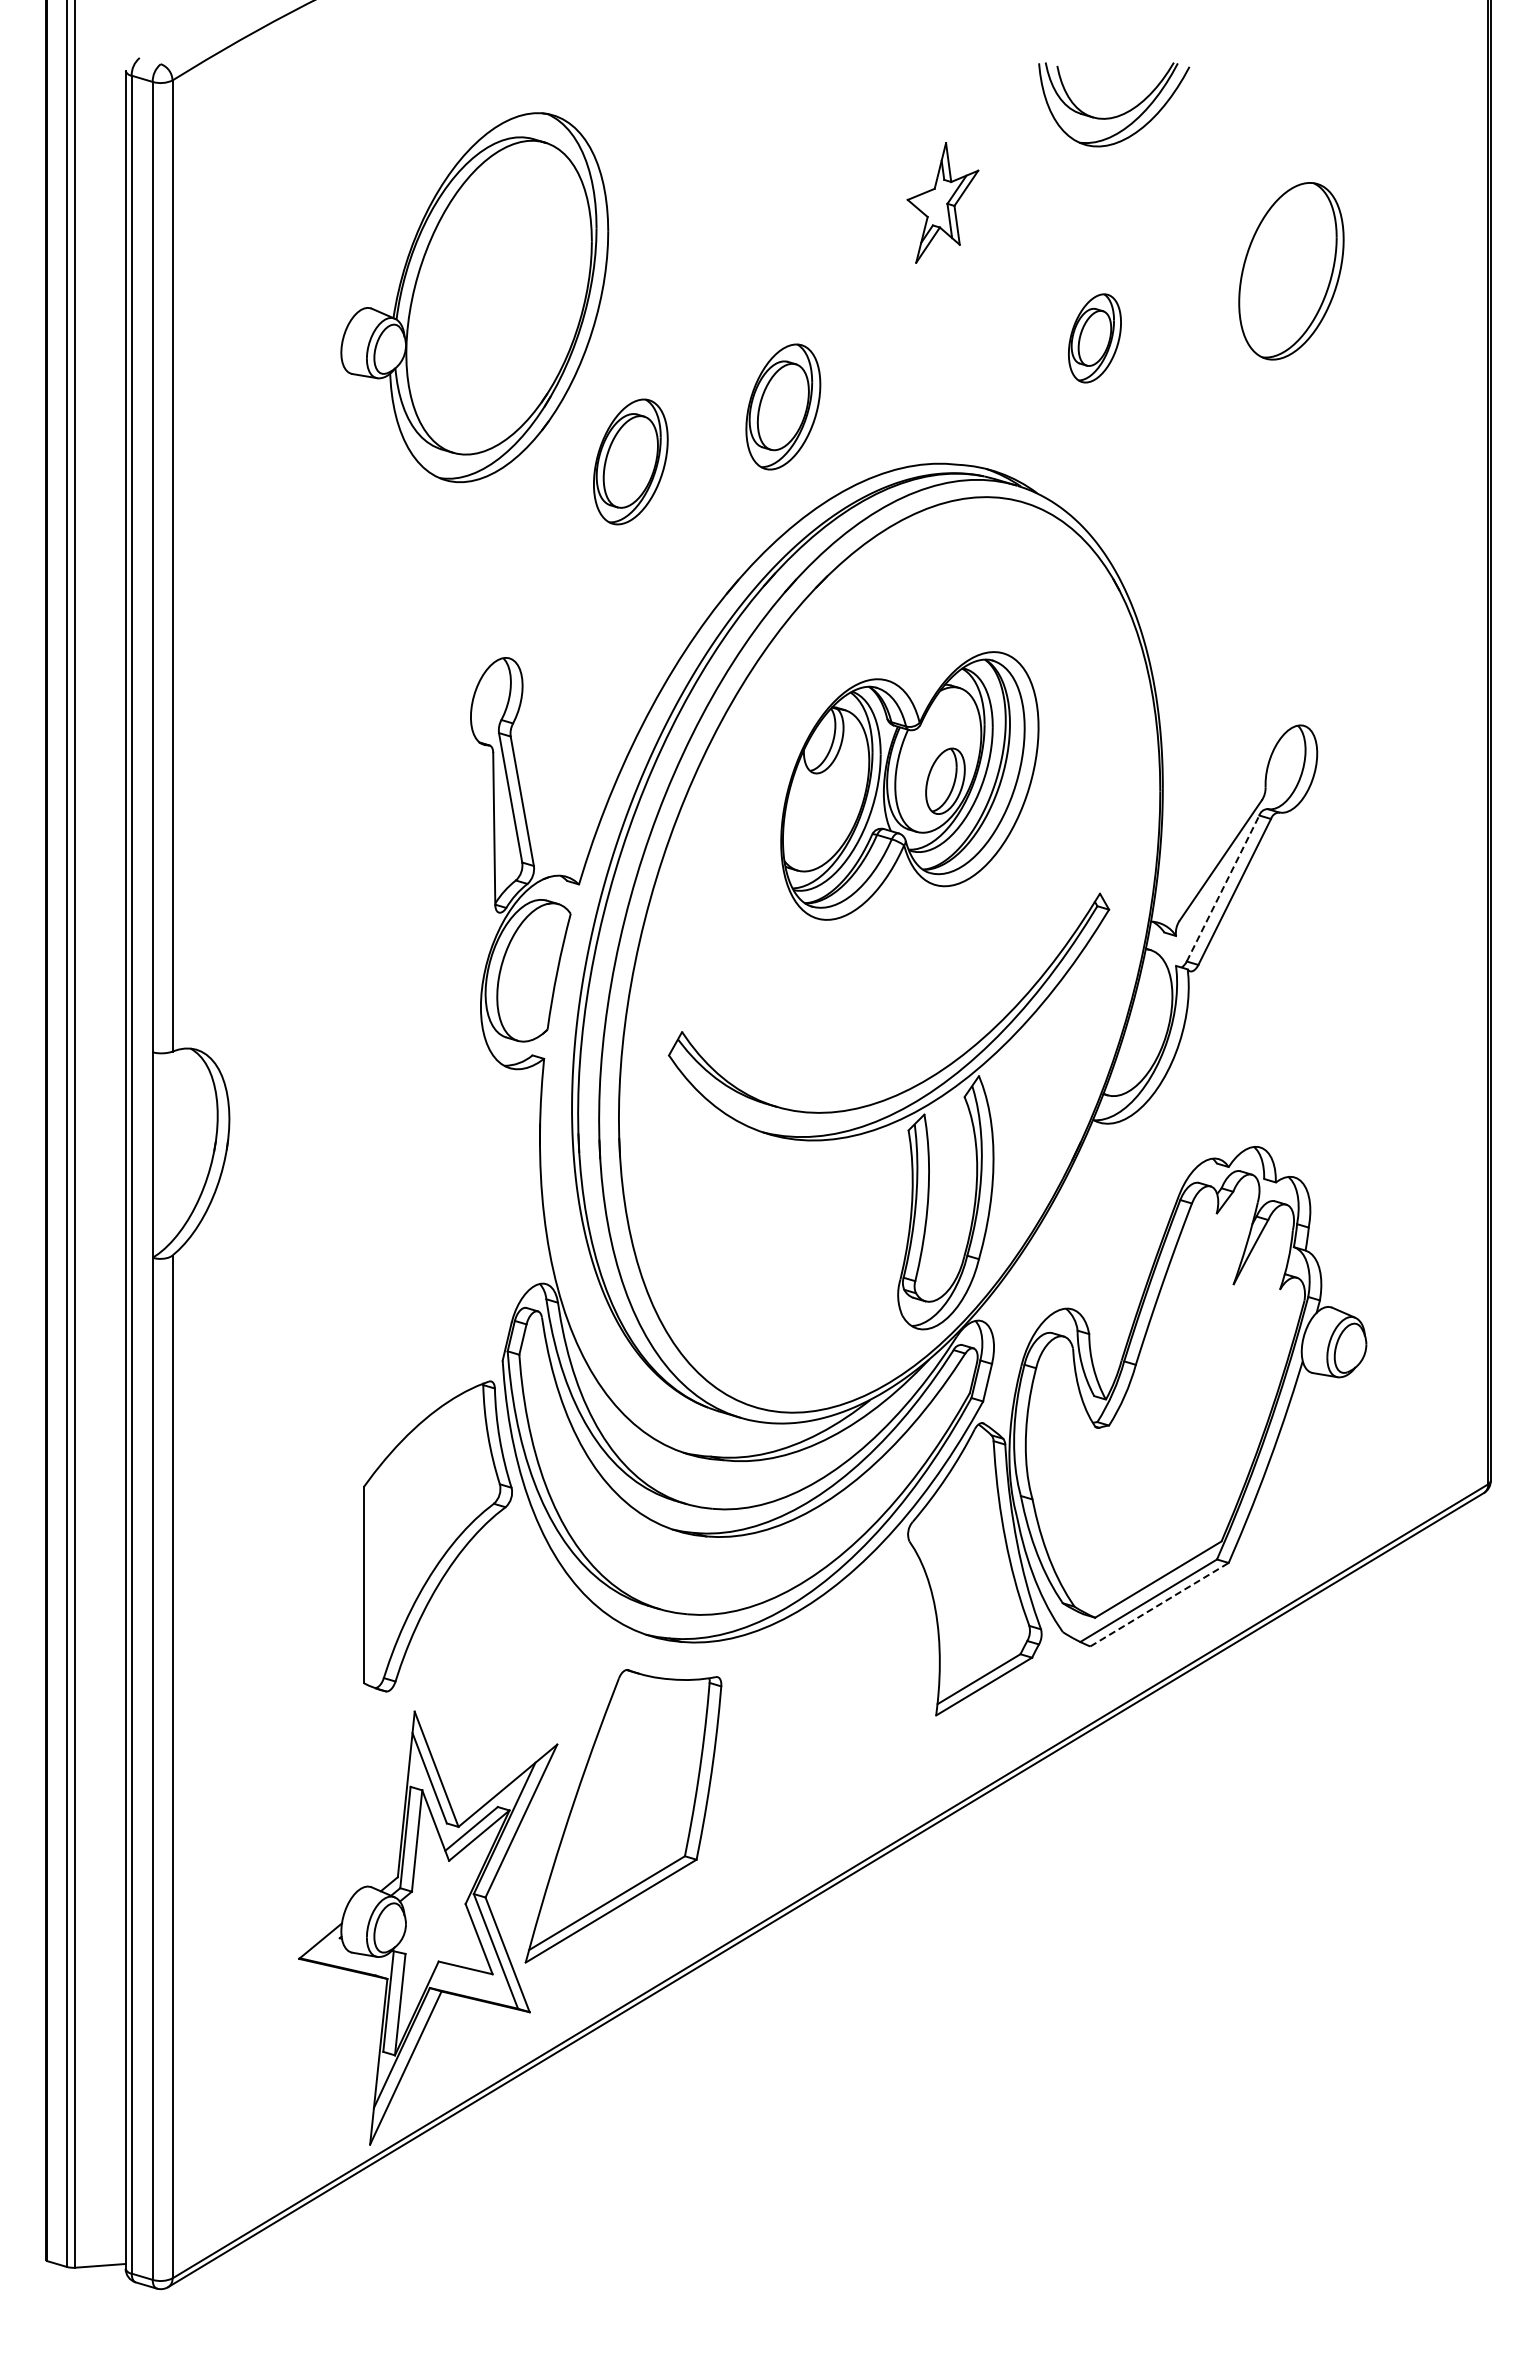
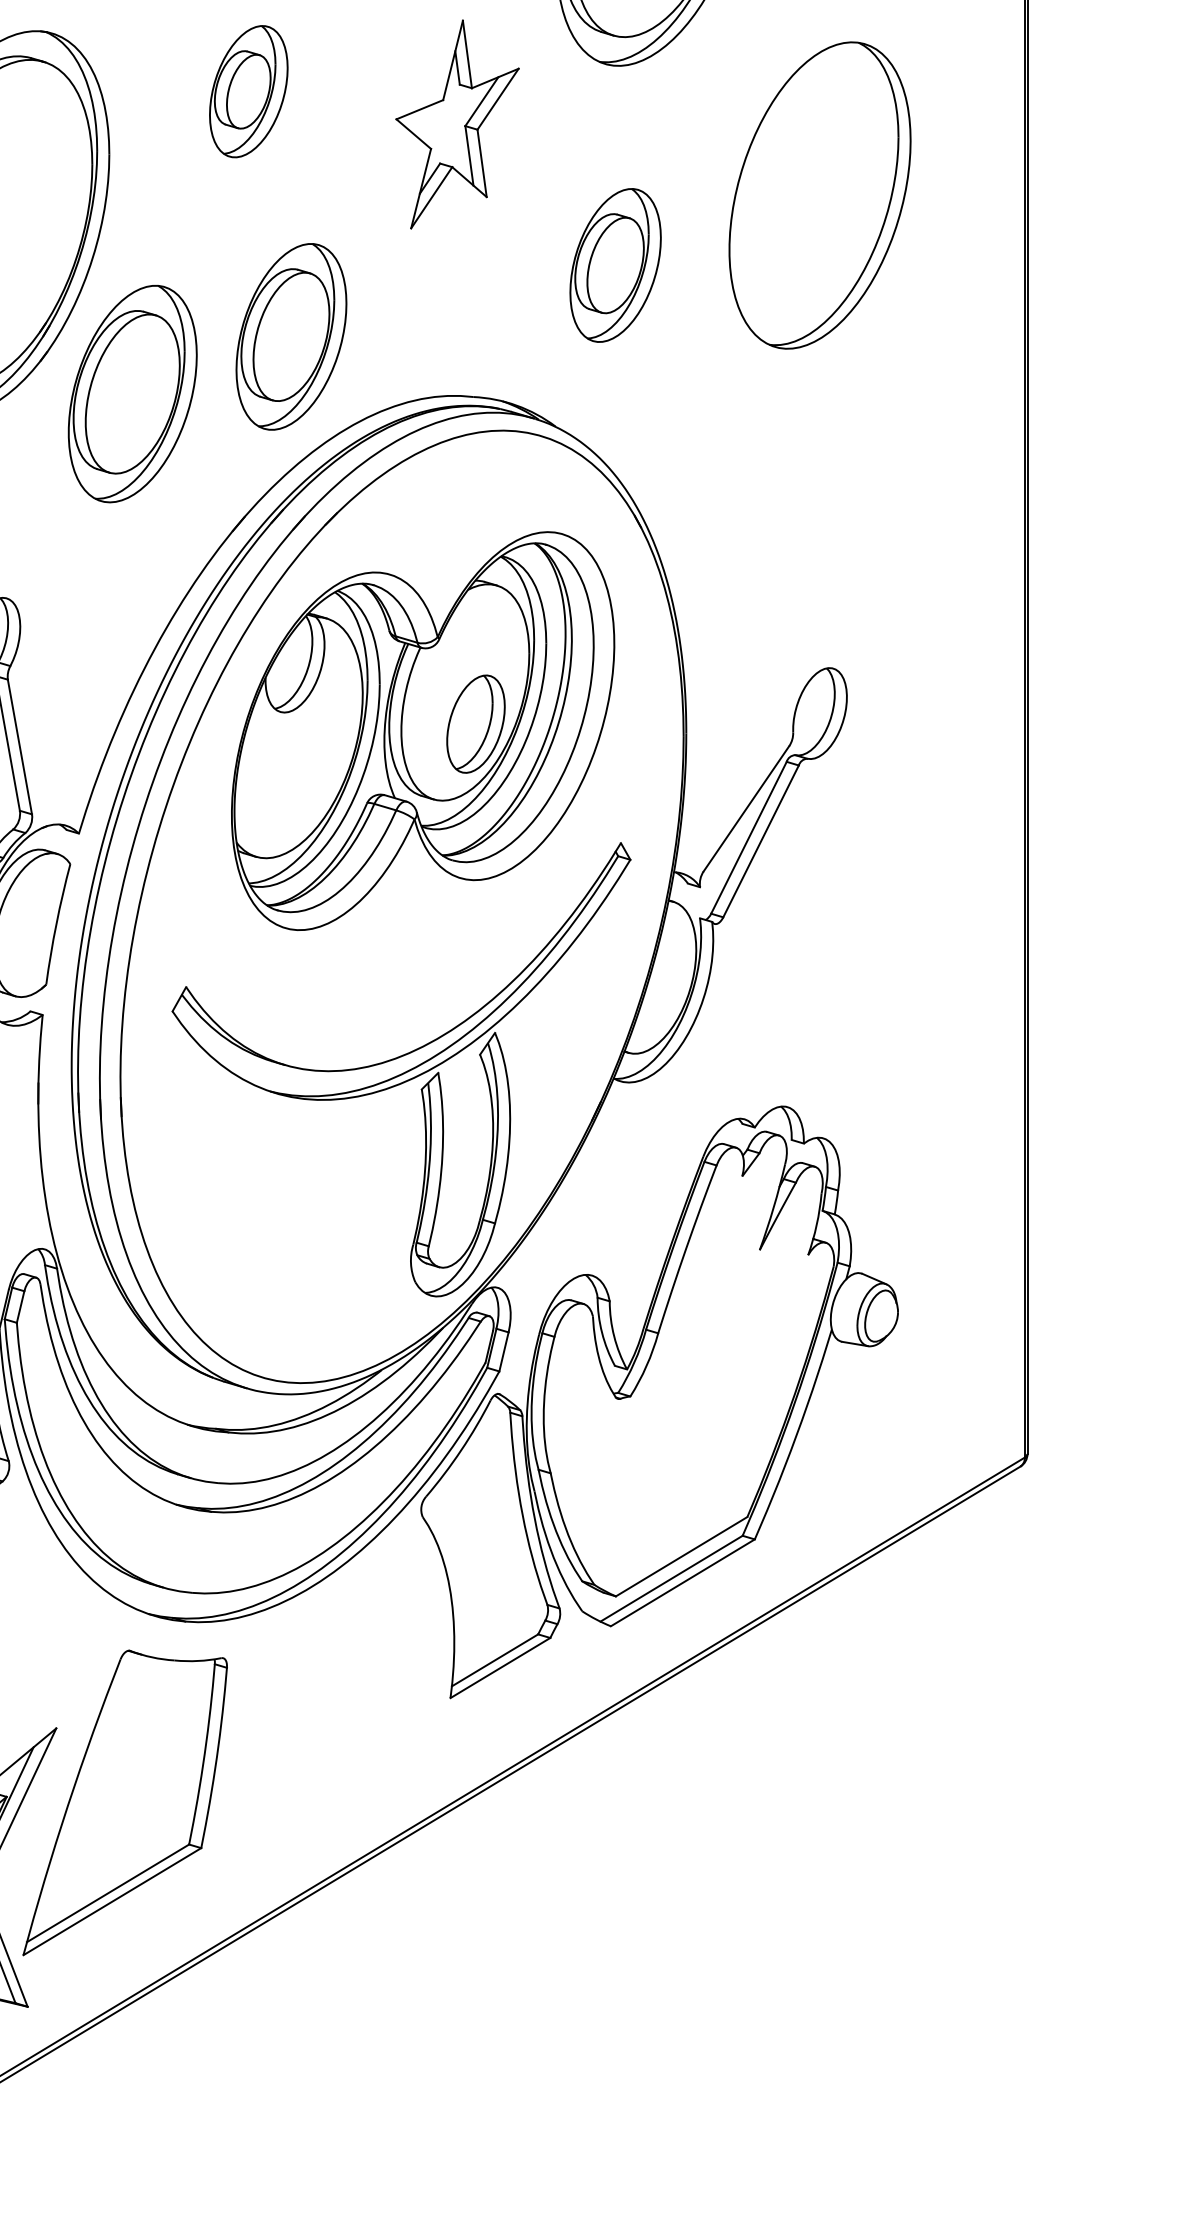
part: (742, 171) -> (249, 91), added
part: (942, 202) -> (457, 124), size x1.67
part: (1291, 271) -> (820, 195), size x1.67
part: (1094, 338) -> (615, 265), size x1.67
part: (783, 406) -> (291, 336), size x1.43
part: (630, 461) -> (132, 393), size x1.67
part: (909, 785) -> (422, 730), size x1.43
line: (1223, 888) -> (749, 837), dashed -> solid
line: (1159, 1604) -> (682, 1582), dashed -> solid

